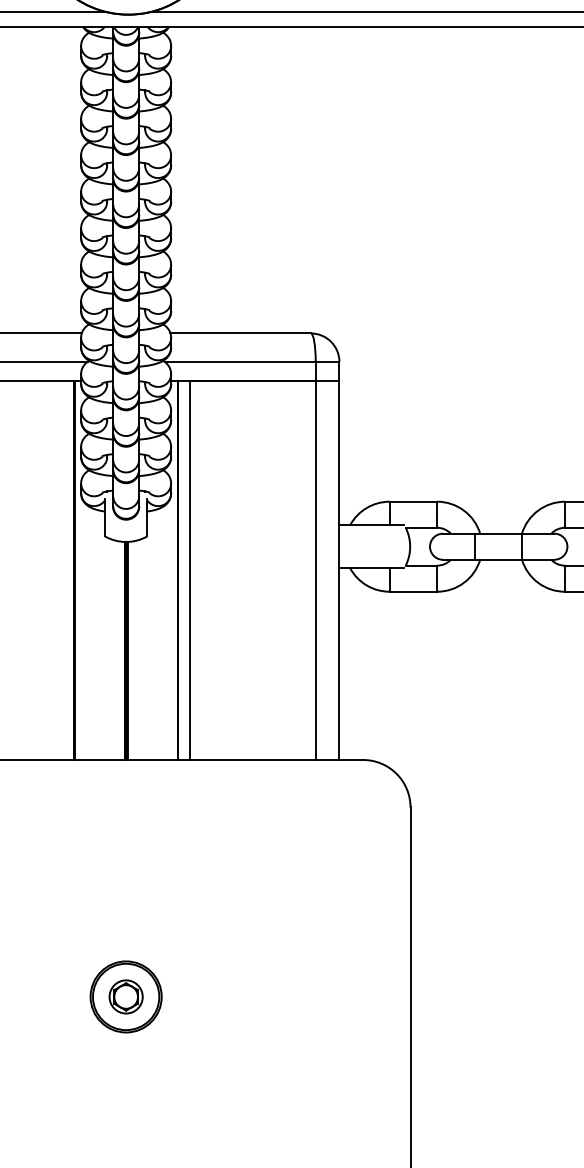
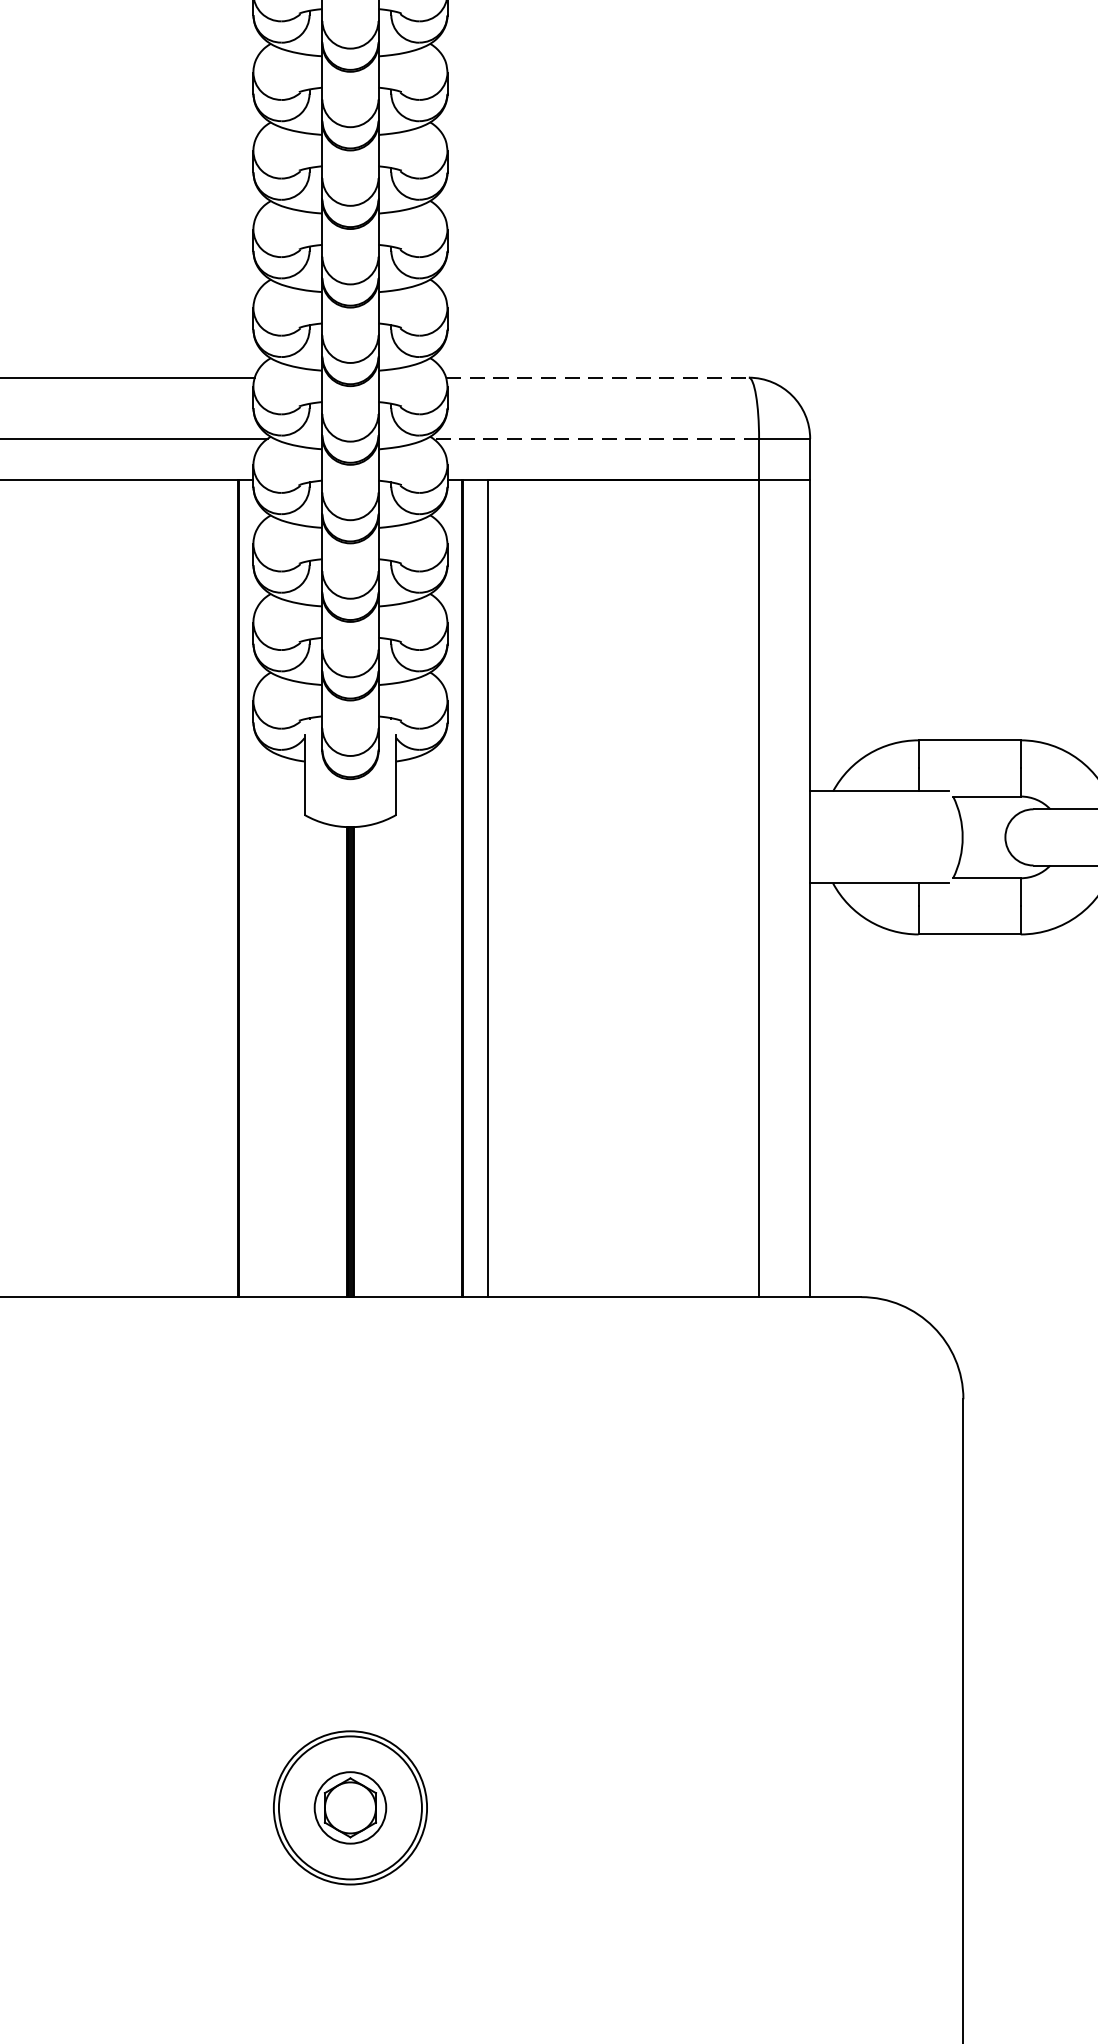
line: (241, 333) -> (599, 377), solid -> dashed
line: (240, 361) -> (596, 438), solid -> dashed

